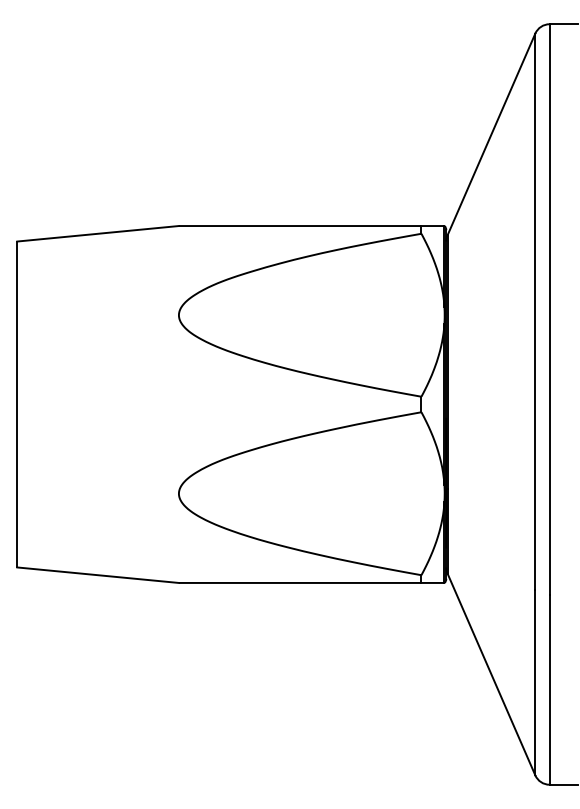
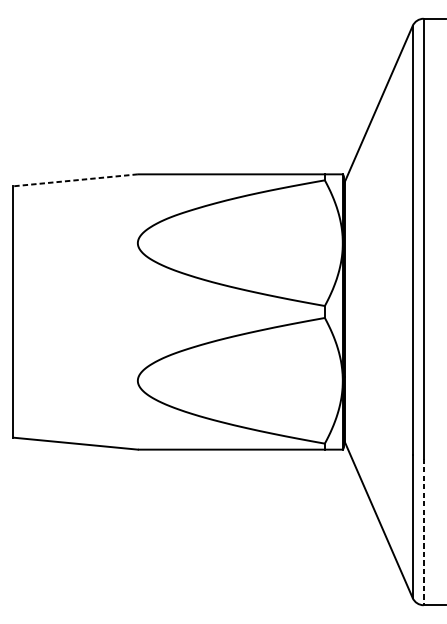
line: (97, 233) -> (75, 180), solid -> dashed
line: (549, 690) -> (423, 532), solid -> dashed

